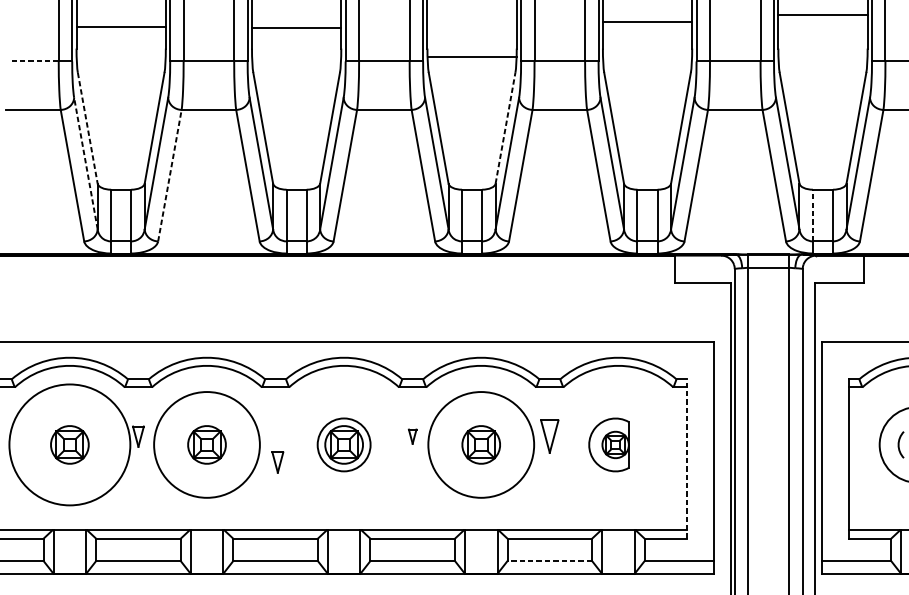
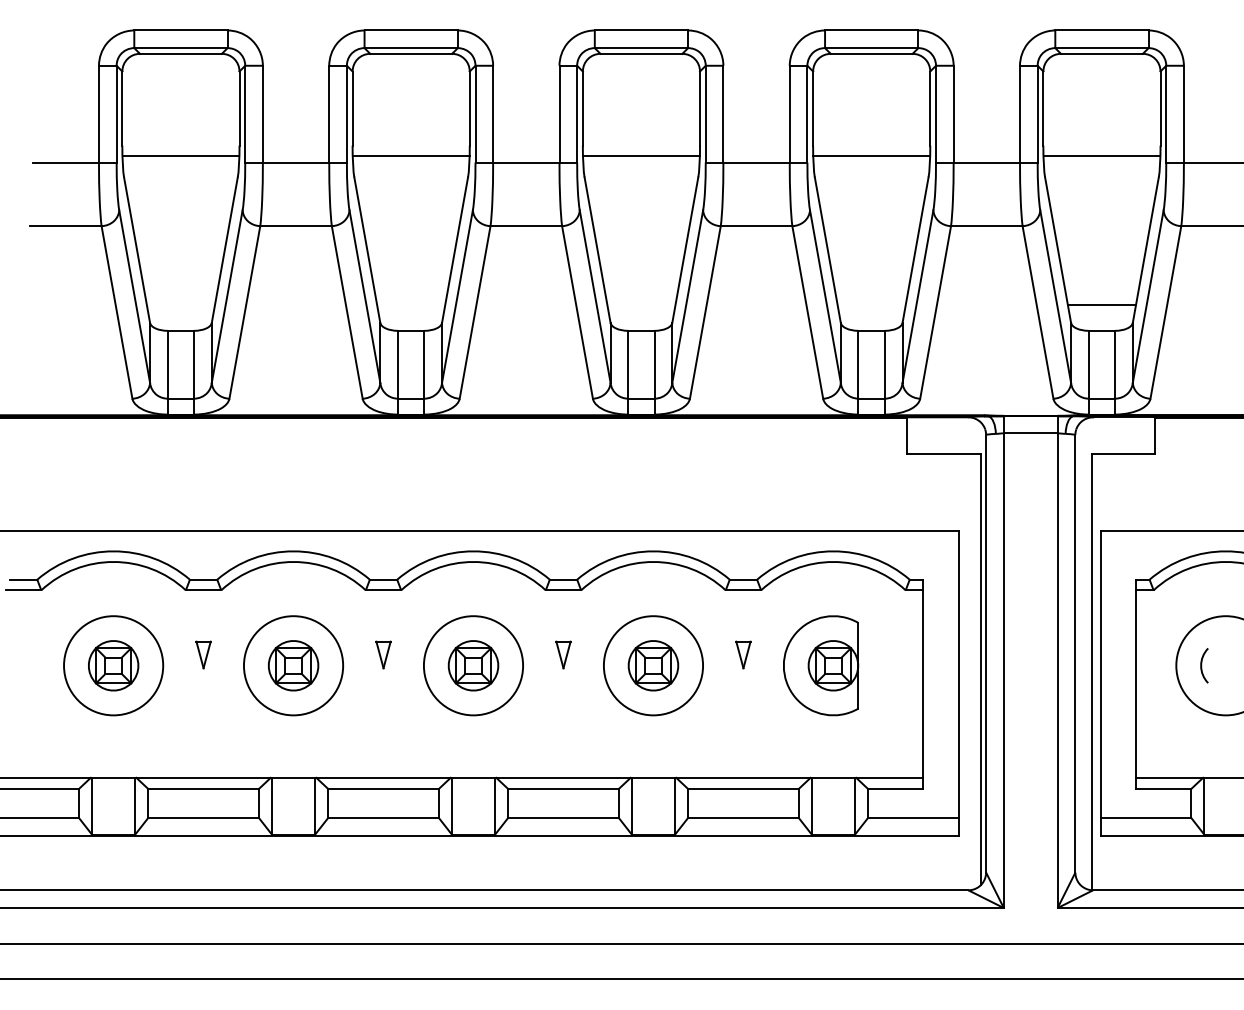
line: (822, 14) -> (1101, 156), moved
line: (647, 21) -> (871, 156), moved
line: (120, 27) -> (180, 156), moved
line: (296, 27) -> (410, 156), moved
line: (33, 61) -> (65, 162), dashed -> solid
line: (88, 128) -> (137, 250), dashed -> solid
line: (505, 128) -> (685, 250), dashed -> solid
line: (85, 163) -> (134, 296), dashed -> solid
line: (822, 169) -> (1101, 304), added
line: (169, 175) -> (244, 312), dashed -> solid
line: (812, 215) -> (1088, 364), dashed -> solid
part: (412, 436) -> (563, 654), size x1.43
part: (549, 436) -> (743, 654), size x0.62
circle: (69, 444) -> (113, 665), size x0.62
circle: (206, 444) -> (293, 665), size x0.71
circle: (344, 444) -> (473, 665), size x1.43
circle: (481, 444) -> (653, 665), size x0.71
part: (609, 444) -> (821, 665), size x1.43
line: (687, 459) -> (923, 684), dashed -> solid
part: (277, 462) -> (383, 654), moved
line: (549, 561) -> (742, 818), dashed -> solid

